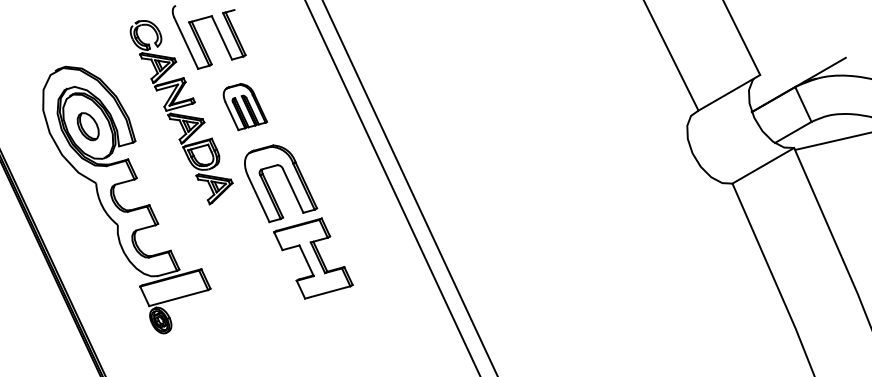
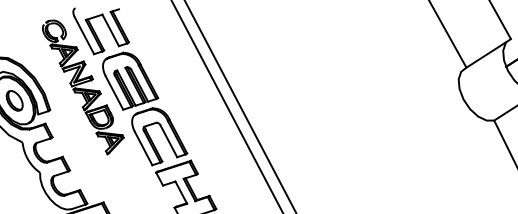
part: (245, 106) -> (130, 80), size x1.67

